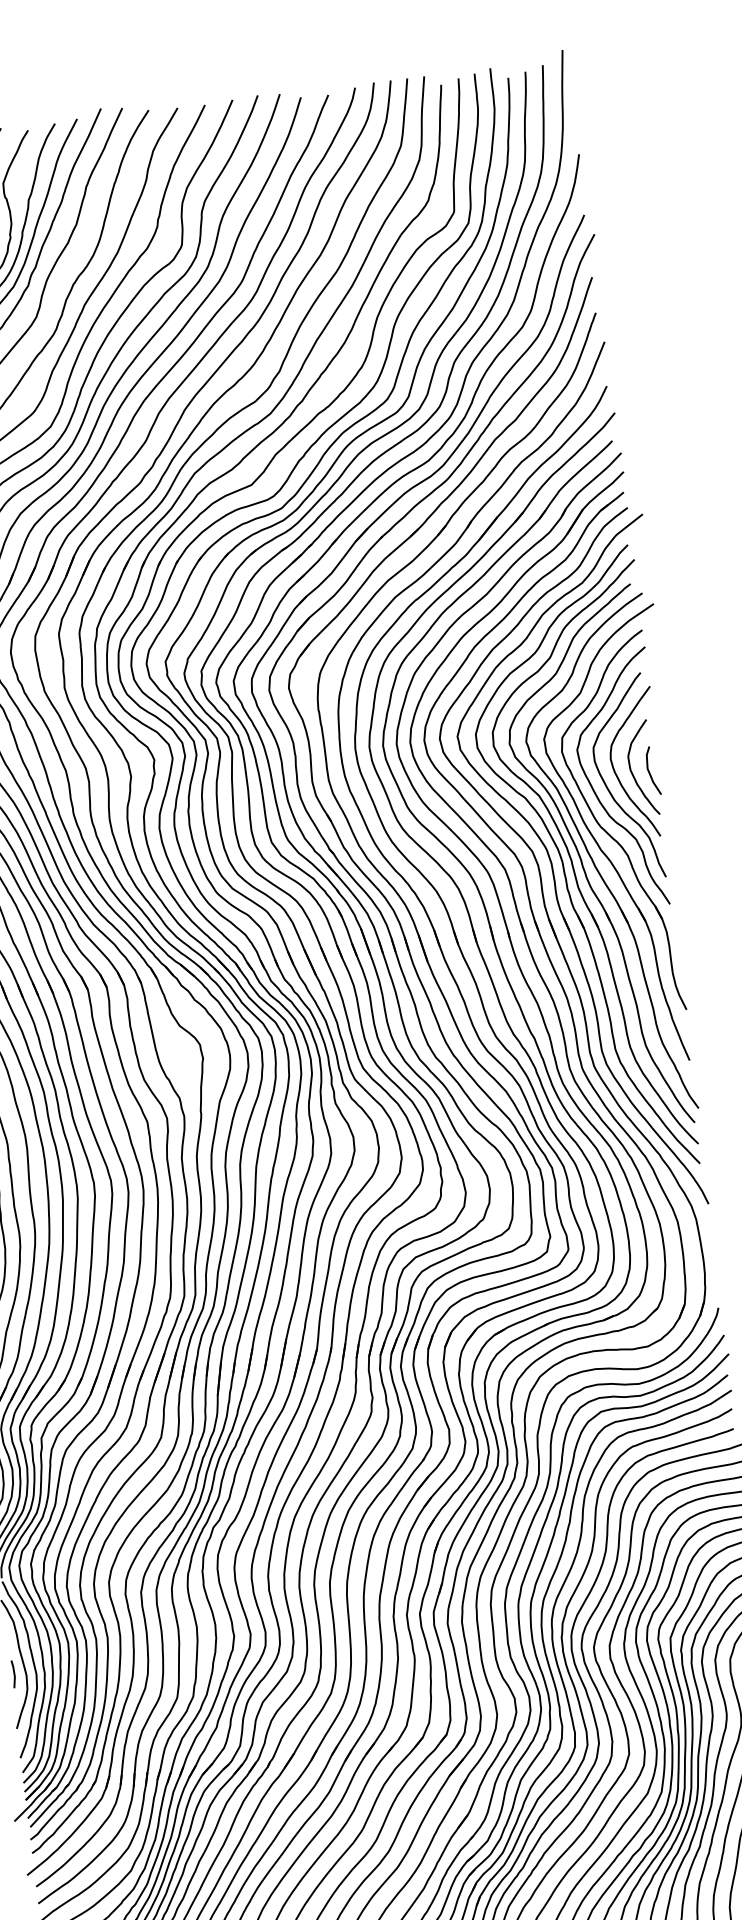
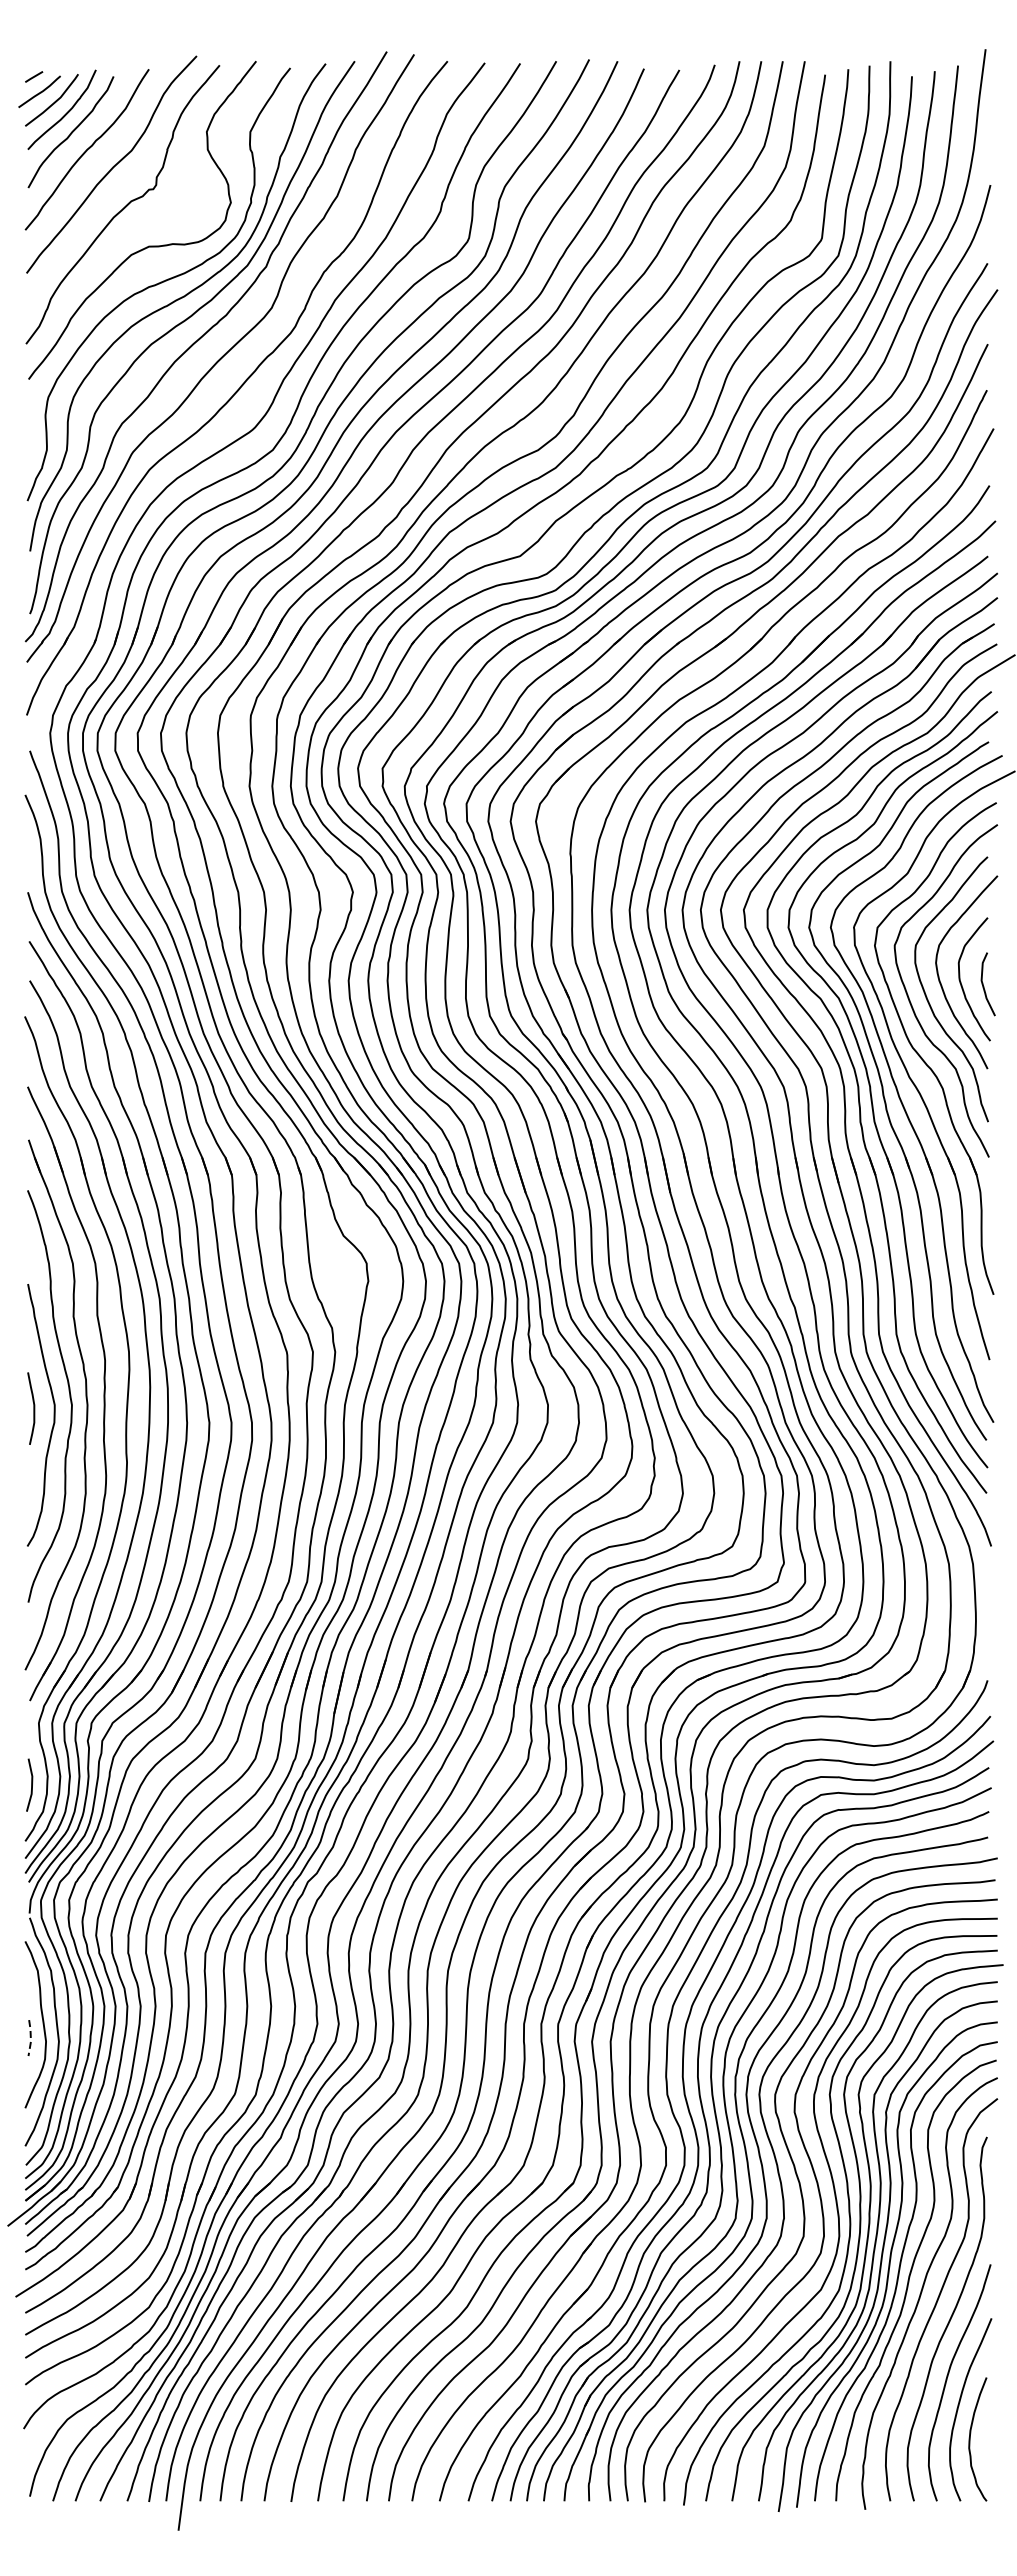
line: (14, 1673) -> (30, 2037), solid -> dashed

